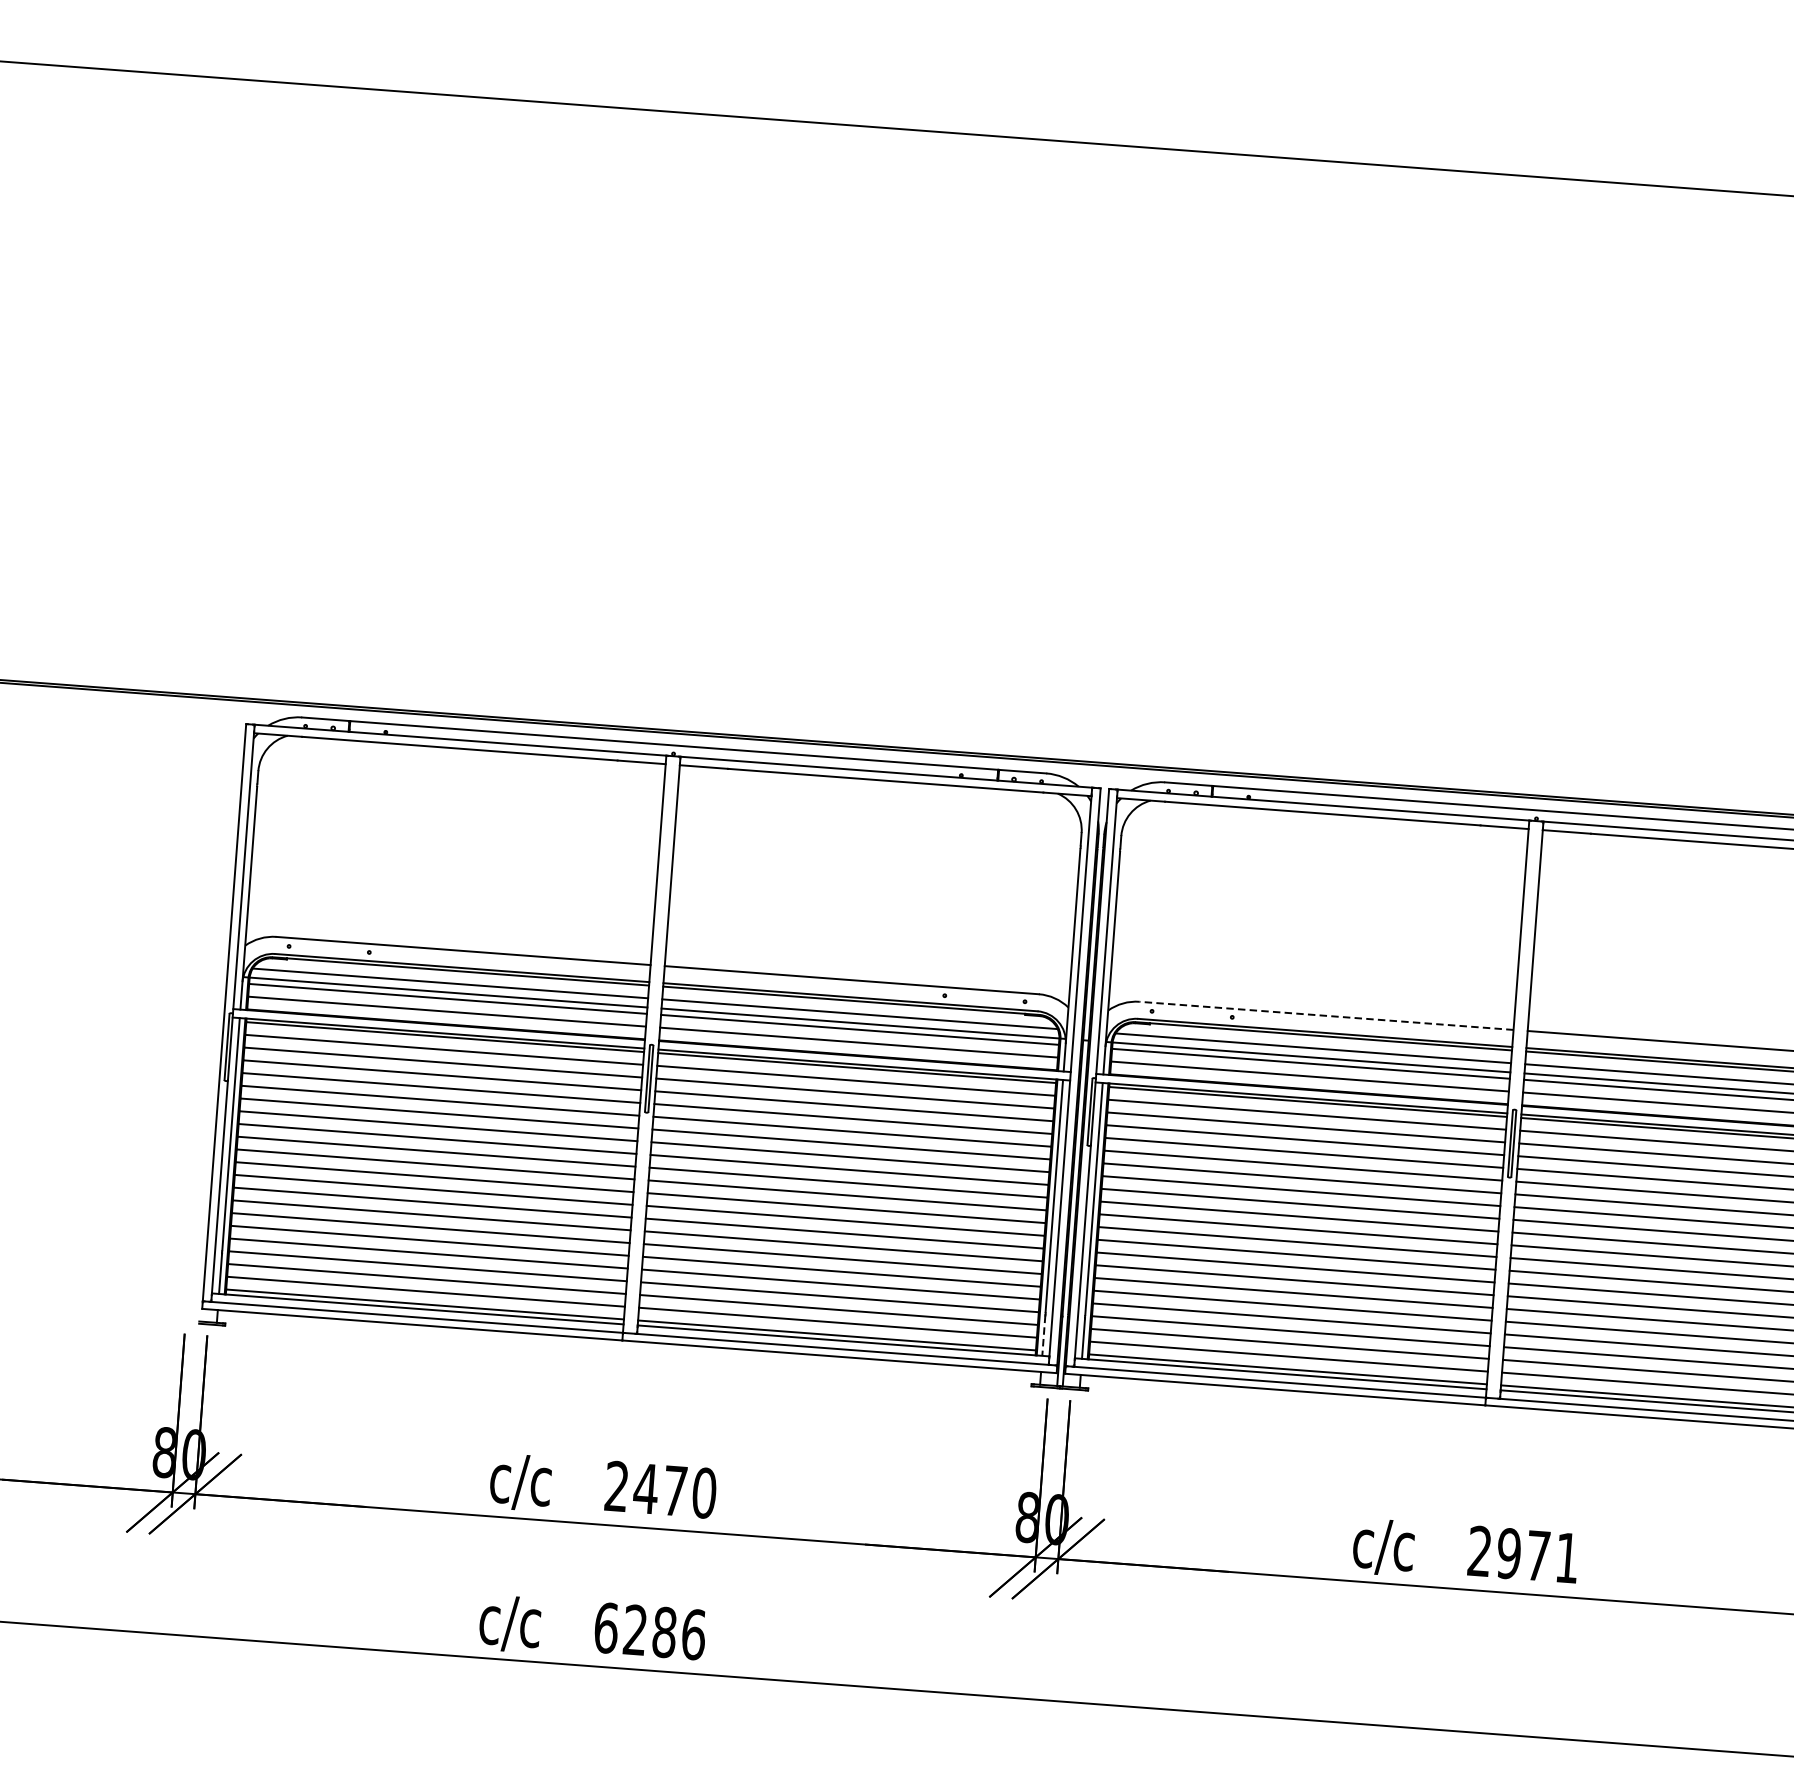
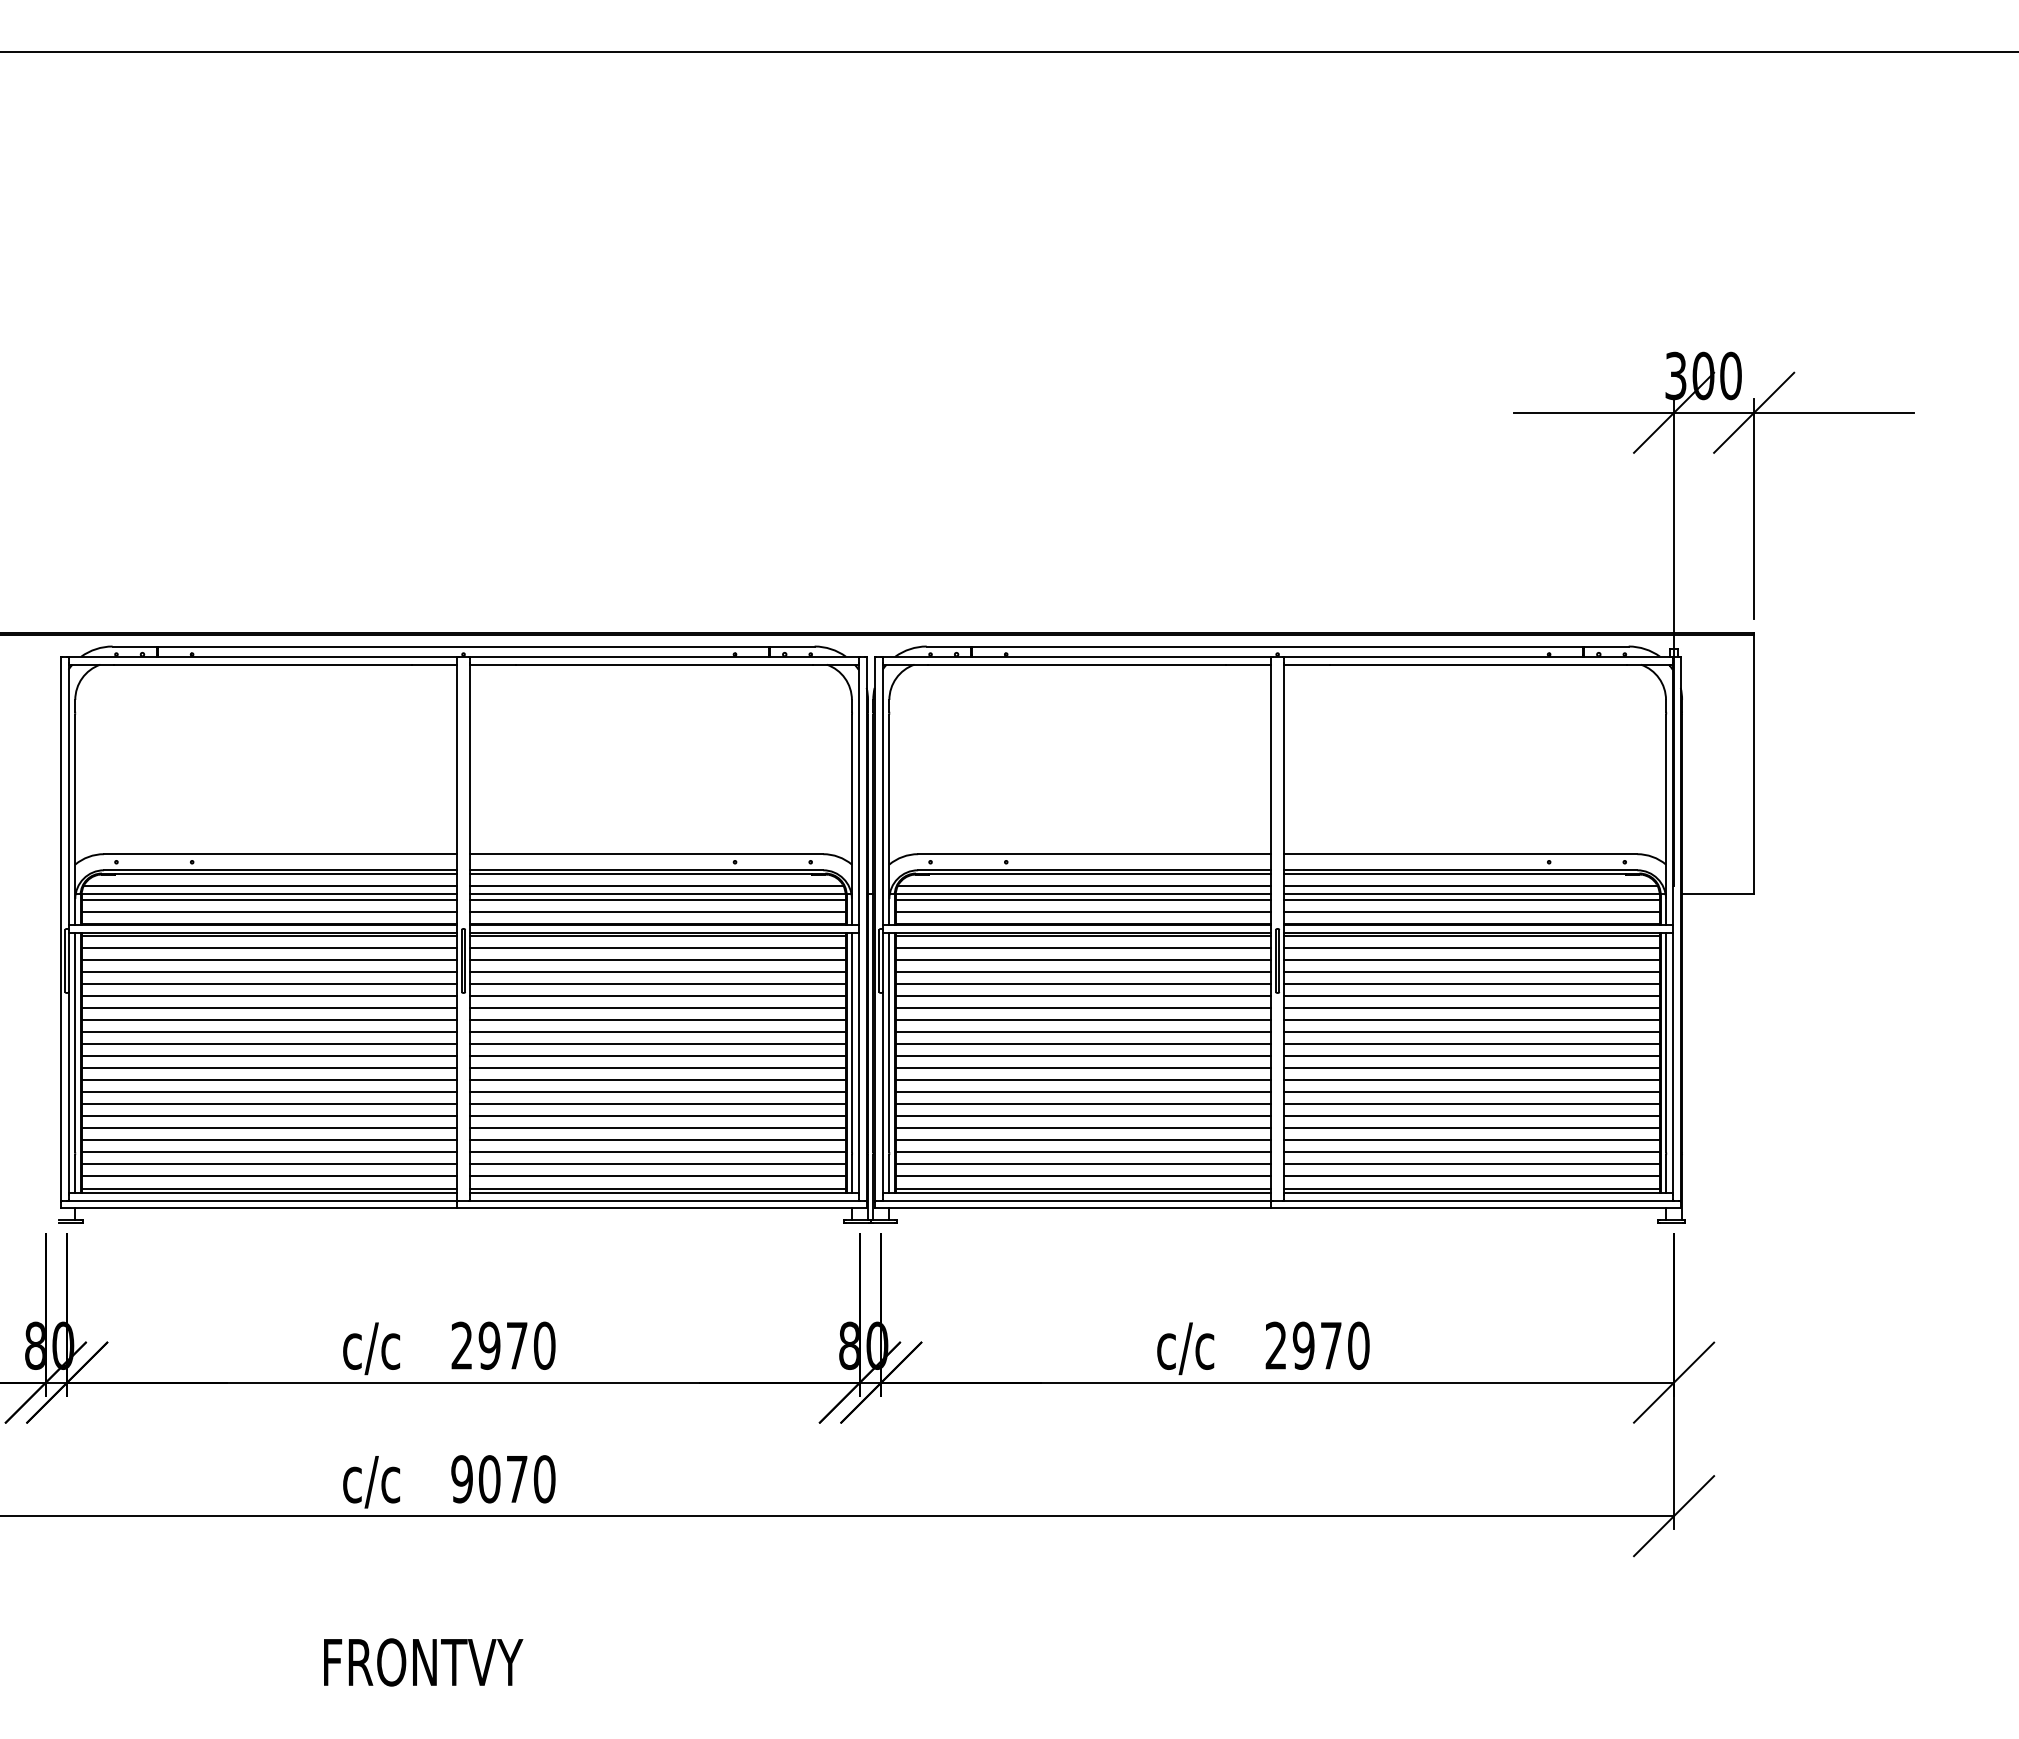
line: (1326, 1016) -> (1094, 854), dashed -> solid
line: (1043, 1336) -> (851, 1174), dashed -> solid
text: (645, 1488) -> (489, 1345), 2470 -> 2970
text: (1567, 1557) -> (1358, 1345), 2971 -> 2970
text: (650, 1631) -> (503, 1479), 6286 -> 9070

